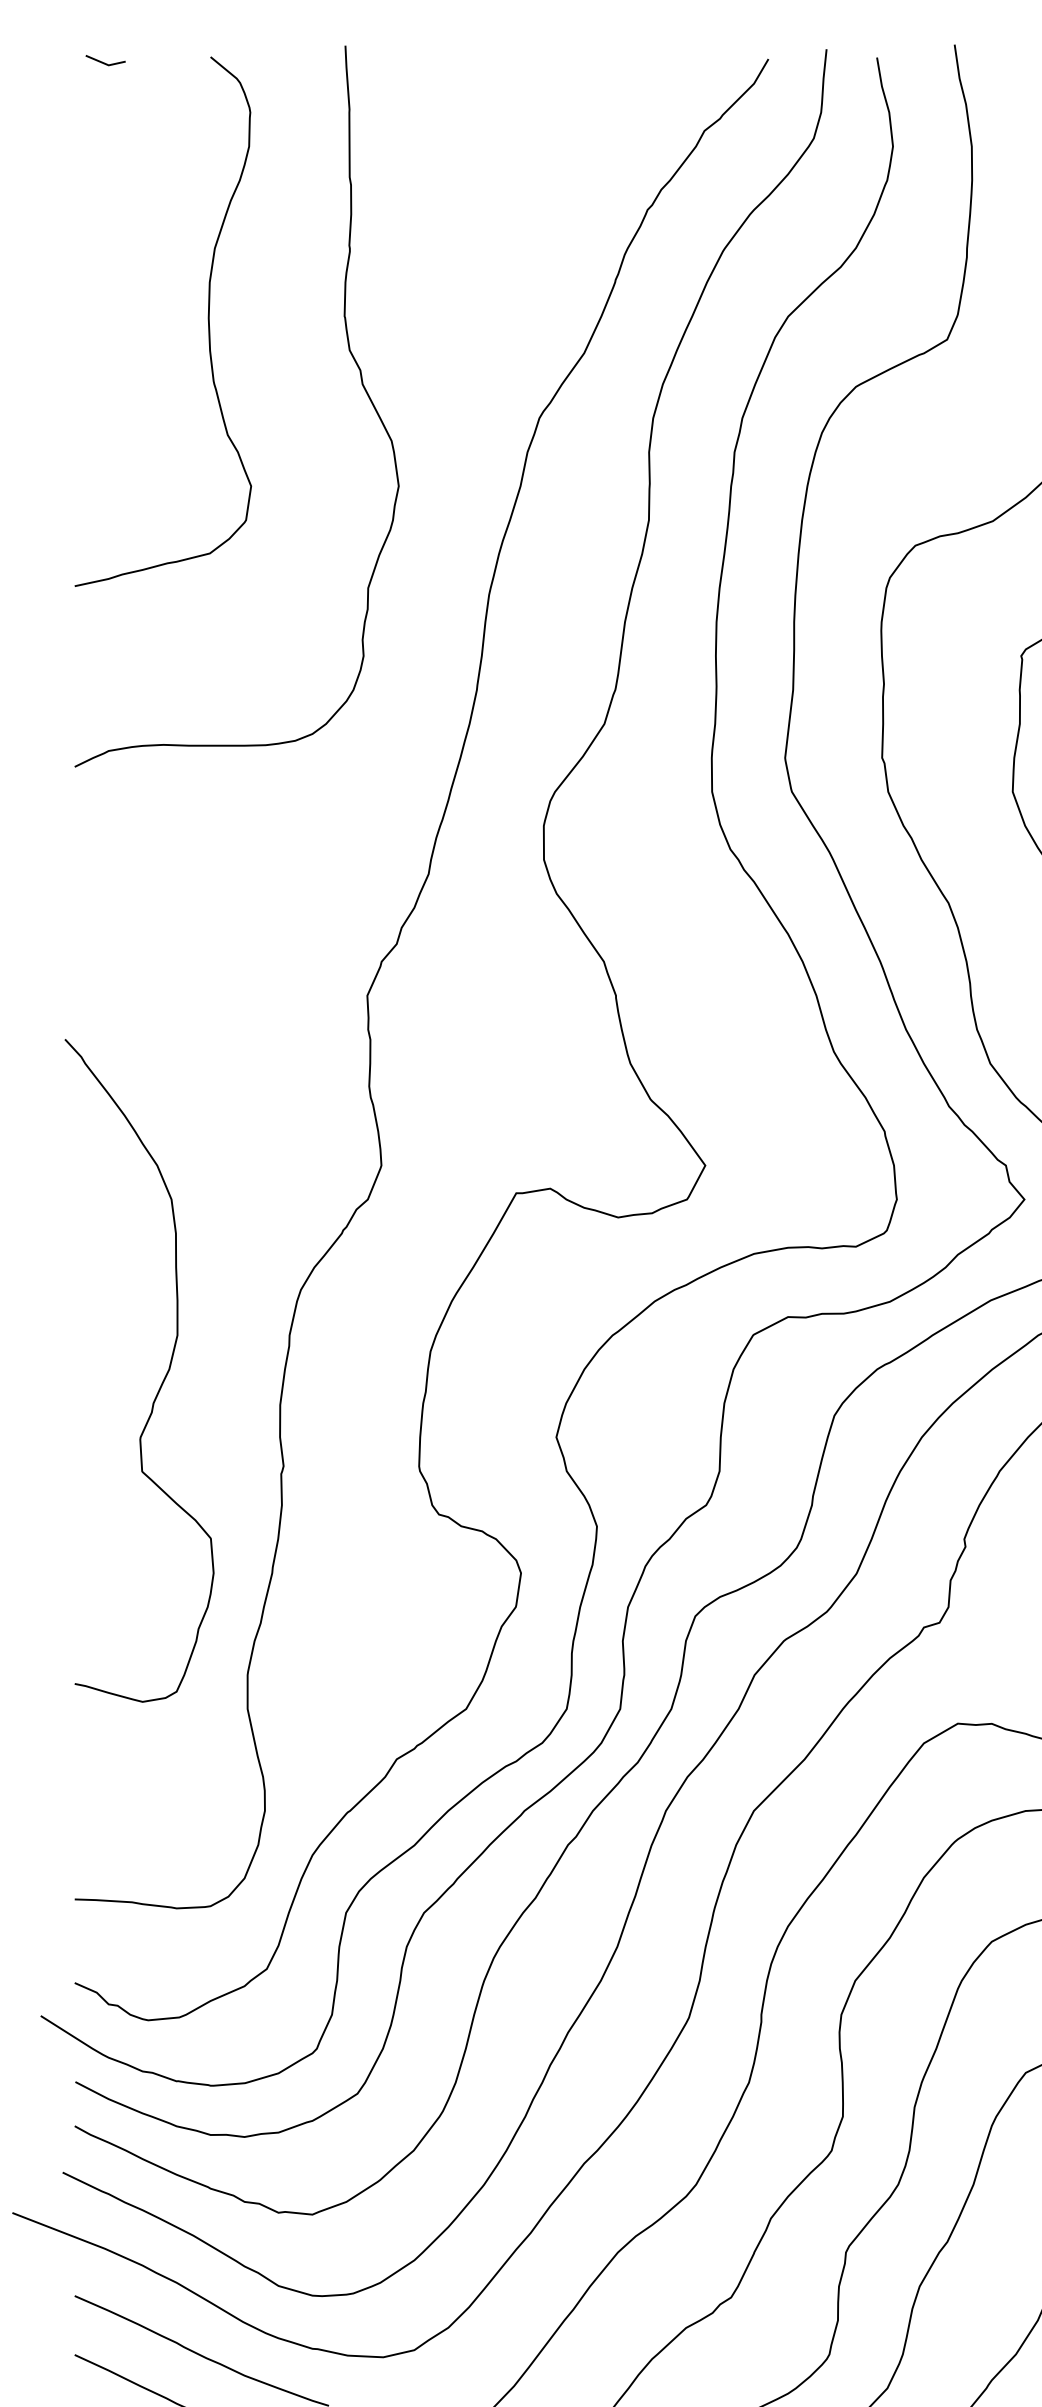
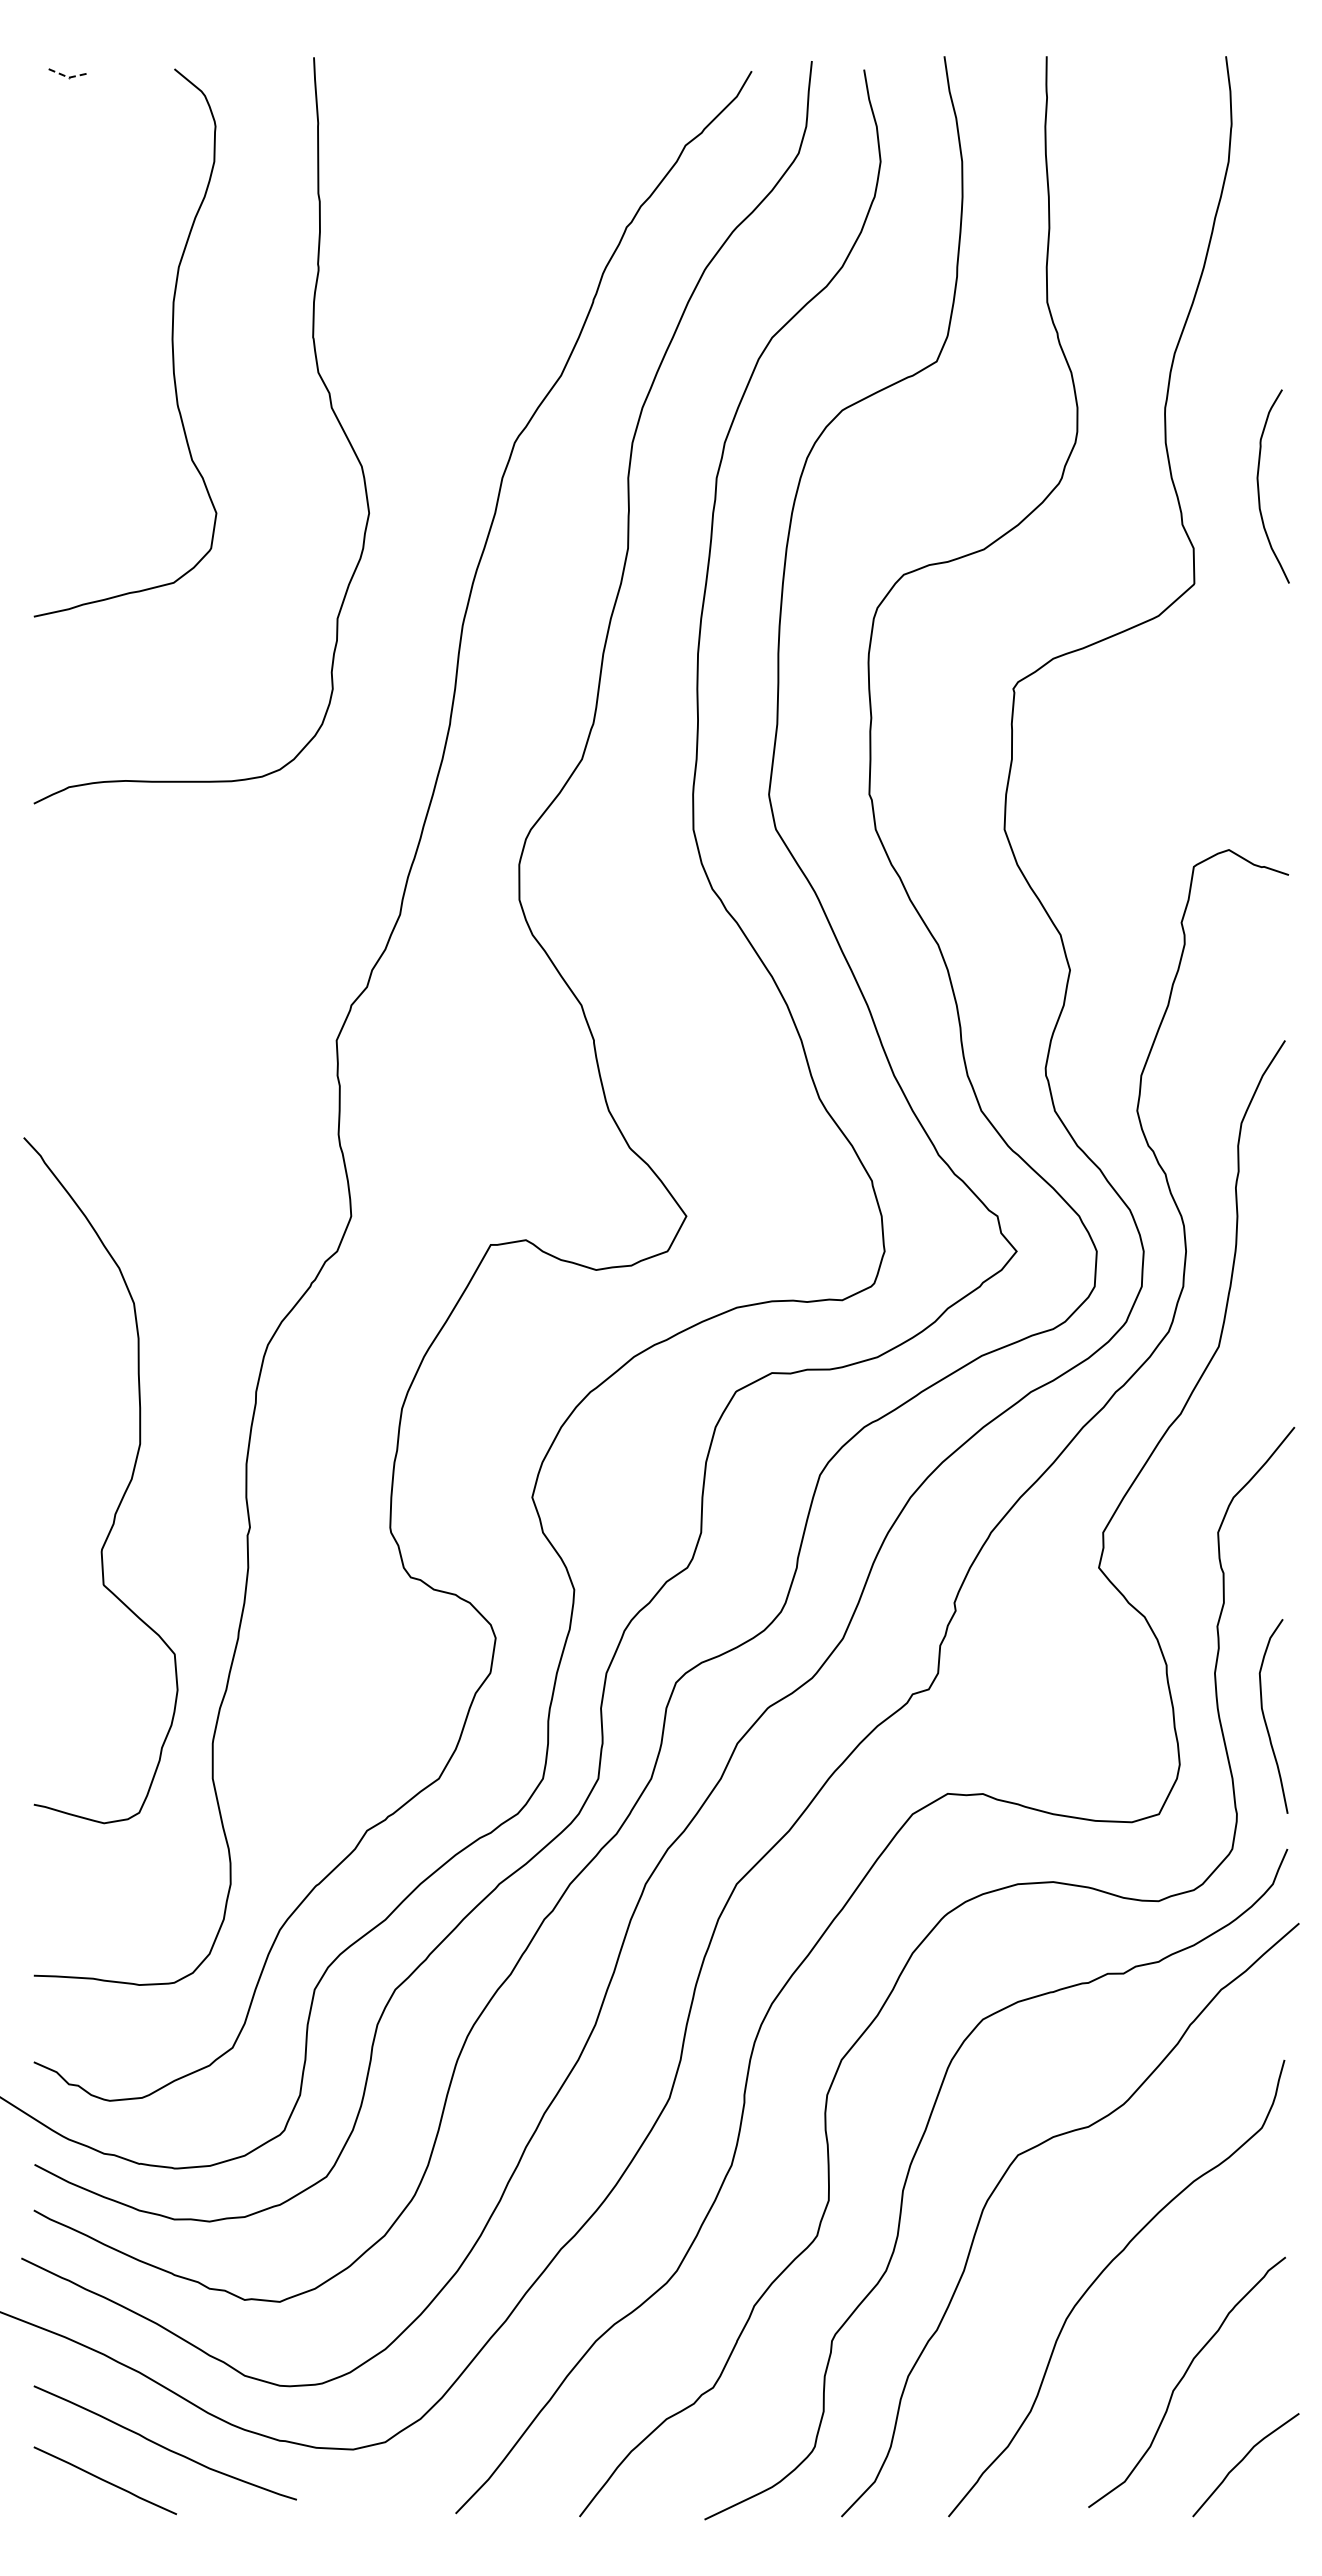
line: (105, 64) -> (65, 76), solid -> dashed
curve: (162, 1381) -> (124, 1491), moved

